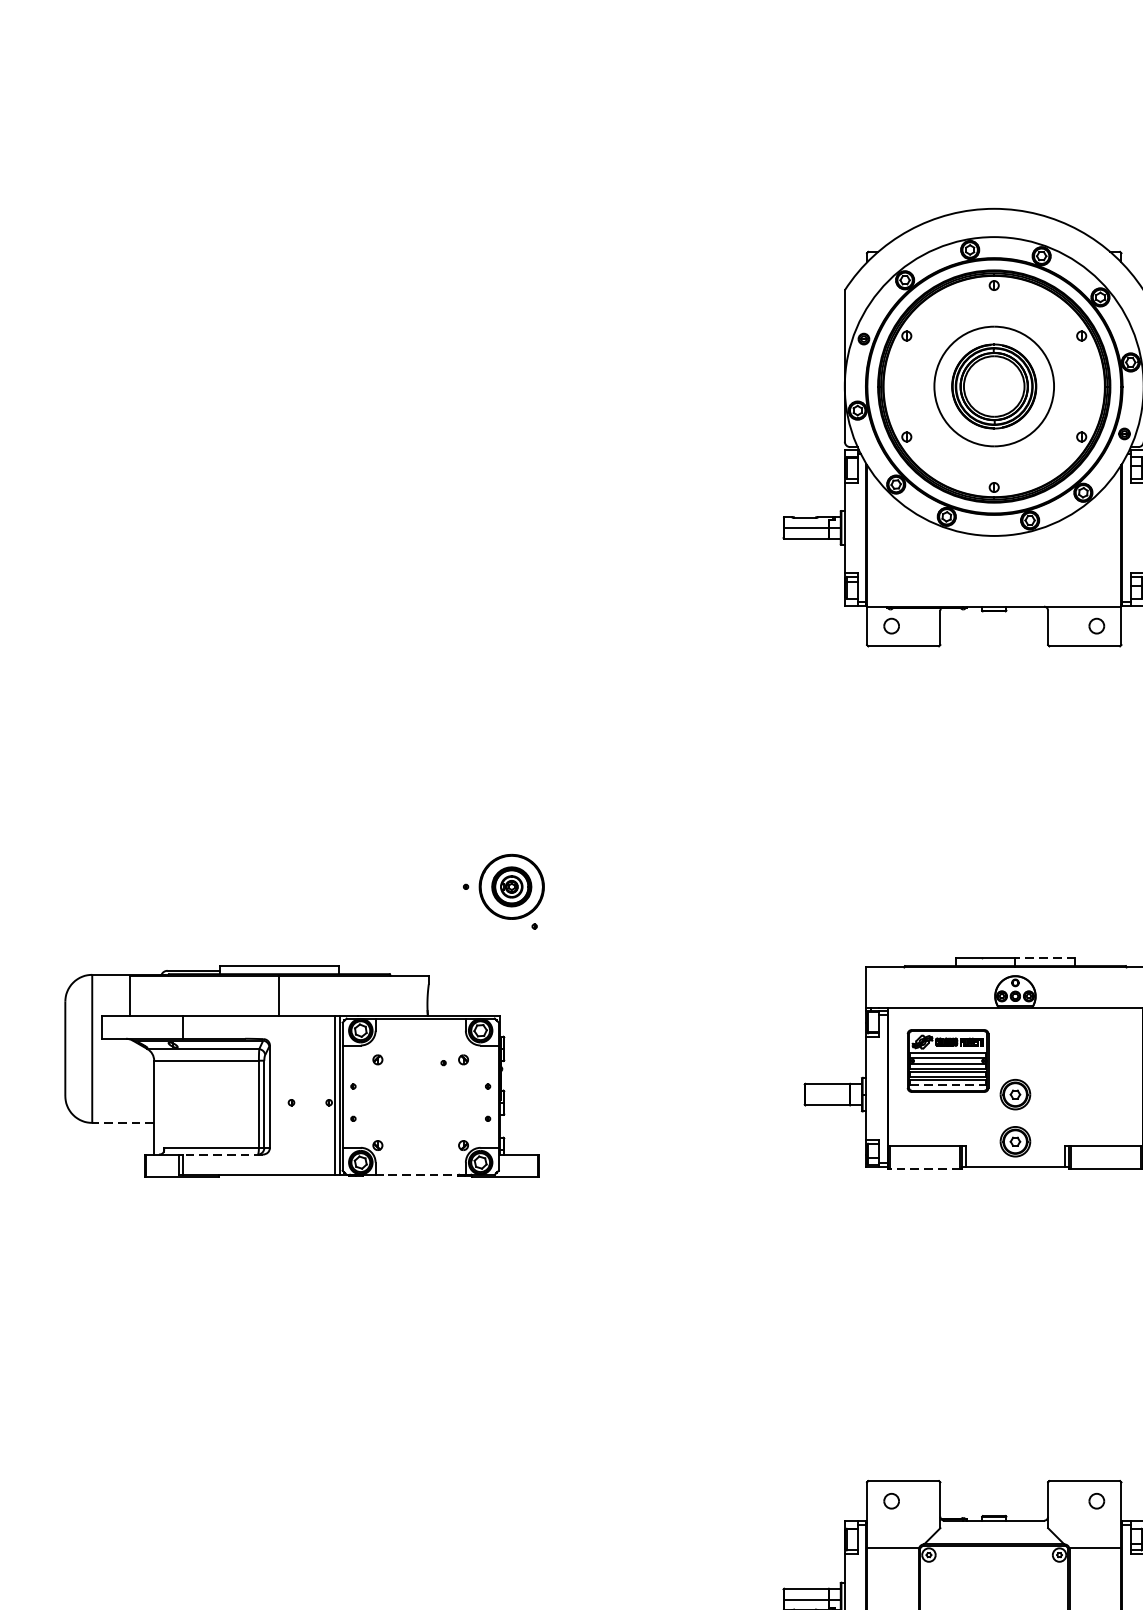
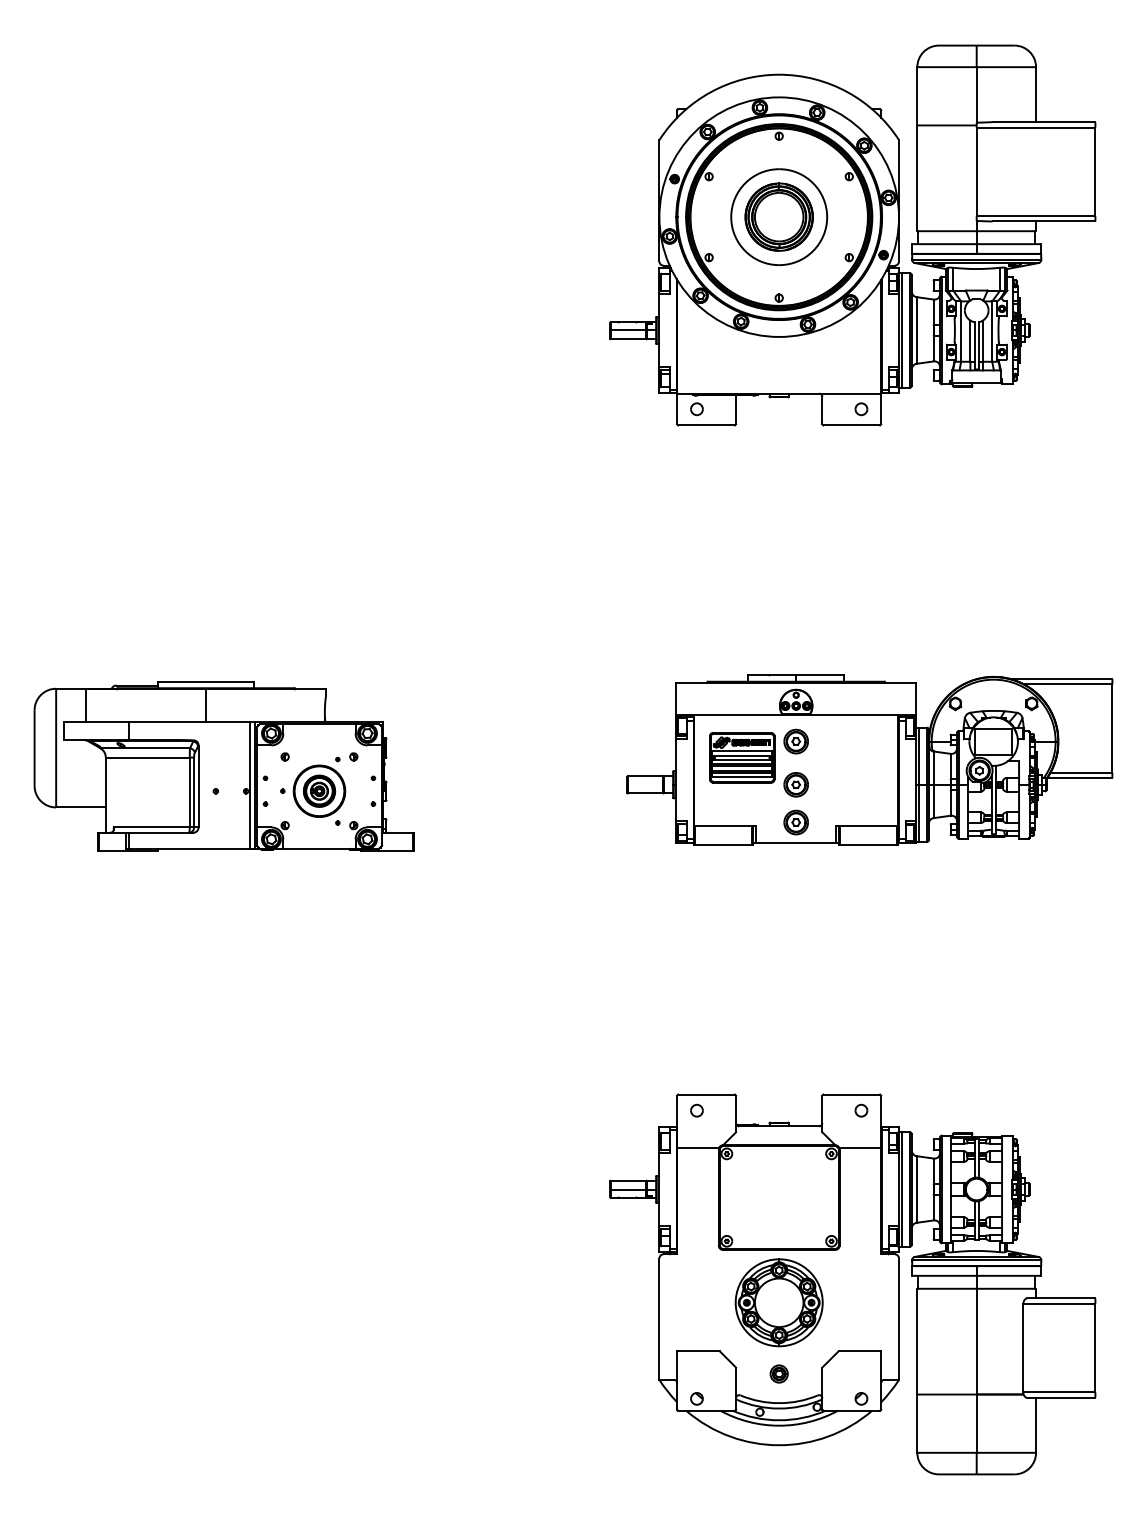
part: (504, 890) -> (313, 794), moved
line: (1045, 958) -> (820, 675), dashed -> solid
part: (1014, 1040) -> (795, 741), added
line: (948, 1085) -> (742, 777), dashed -> solid
line: (122, 1122) -> (80, 807), dashed -> solid
line: (223, 1154) -> (161, 832), dashed -> solid
line: (924, 1169) -> (723, 844), dashed -> solid
line: (419, 1175) -> (318, 849), dashed -> solid

